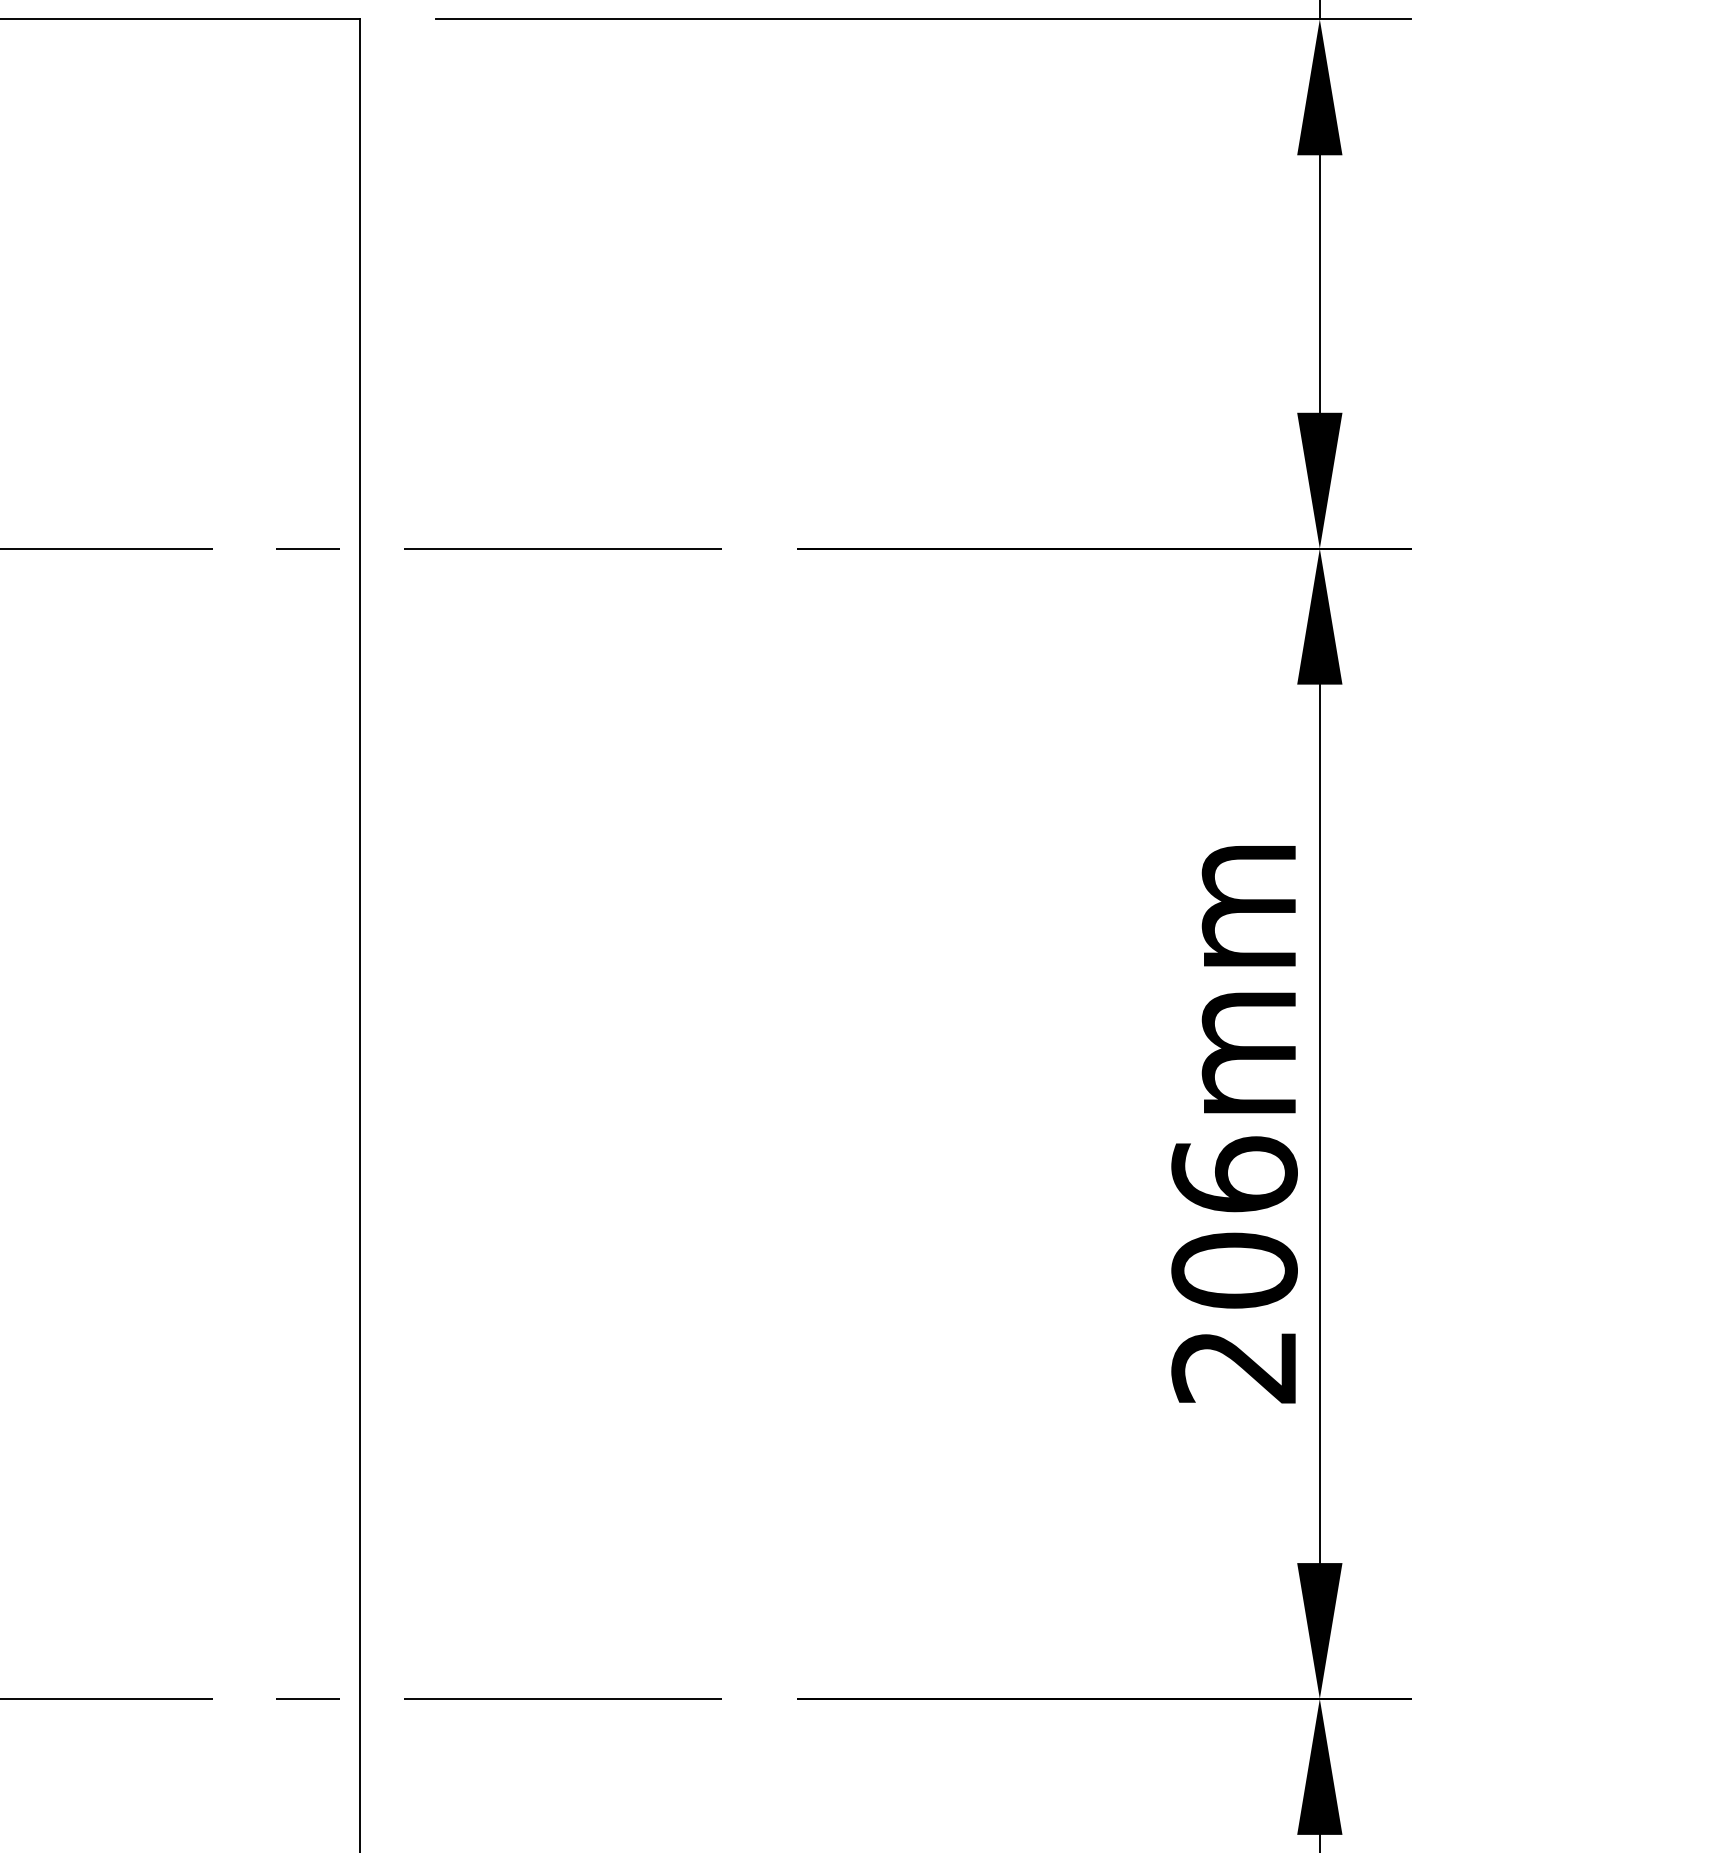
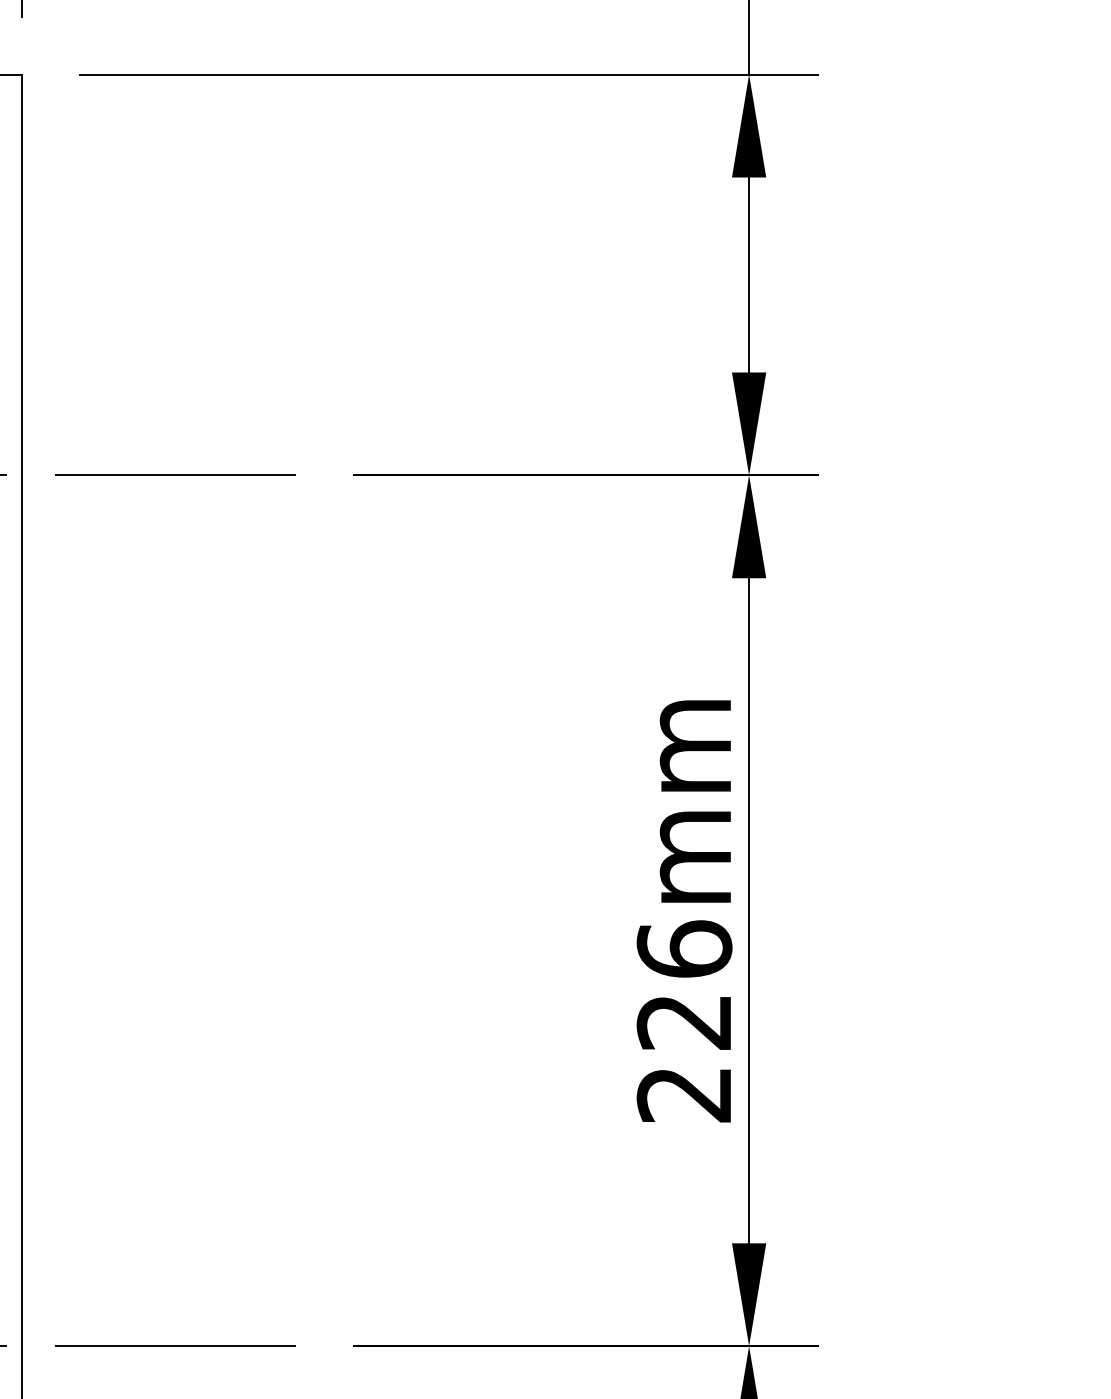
text: (1234, 1270) -> (684, 1021), 206mm -> 226mm

